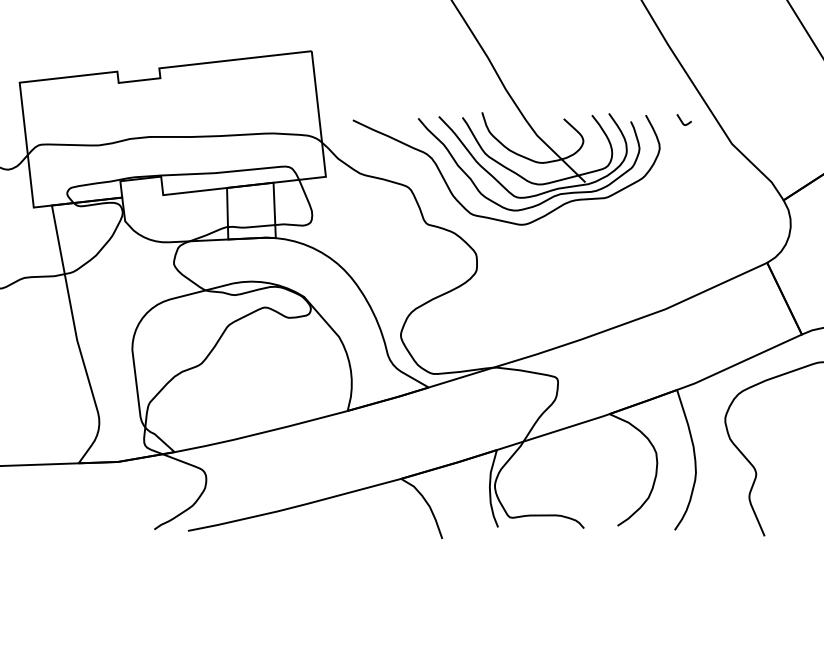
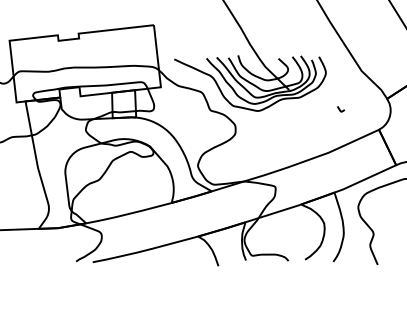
curve: (683, 120) -> (340, 109), moved

